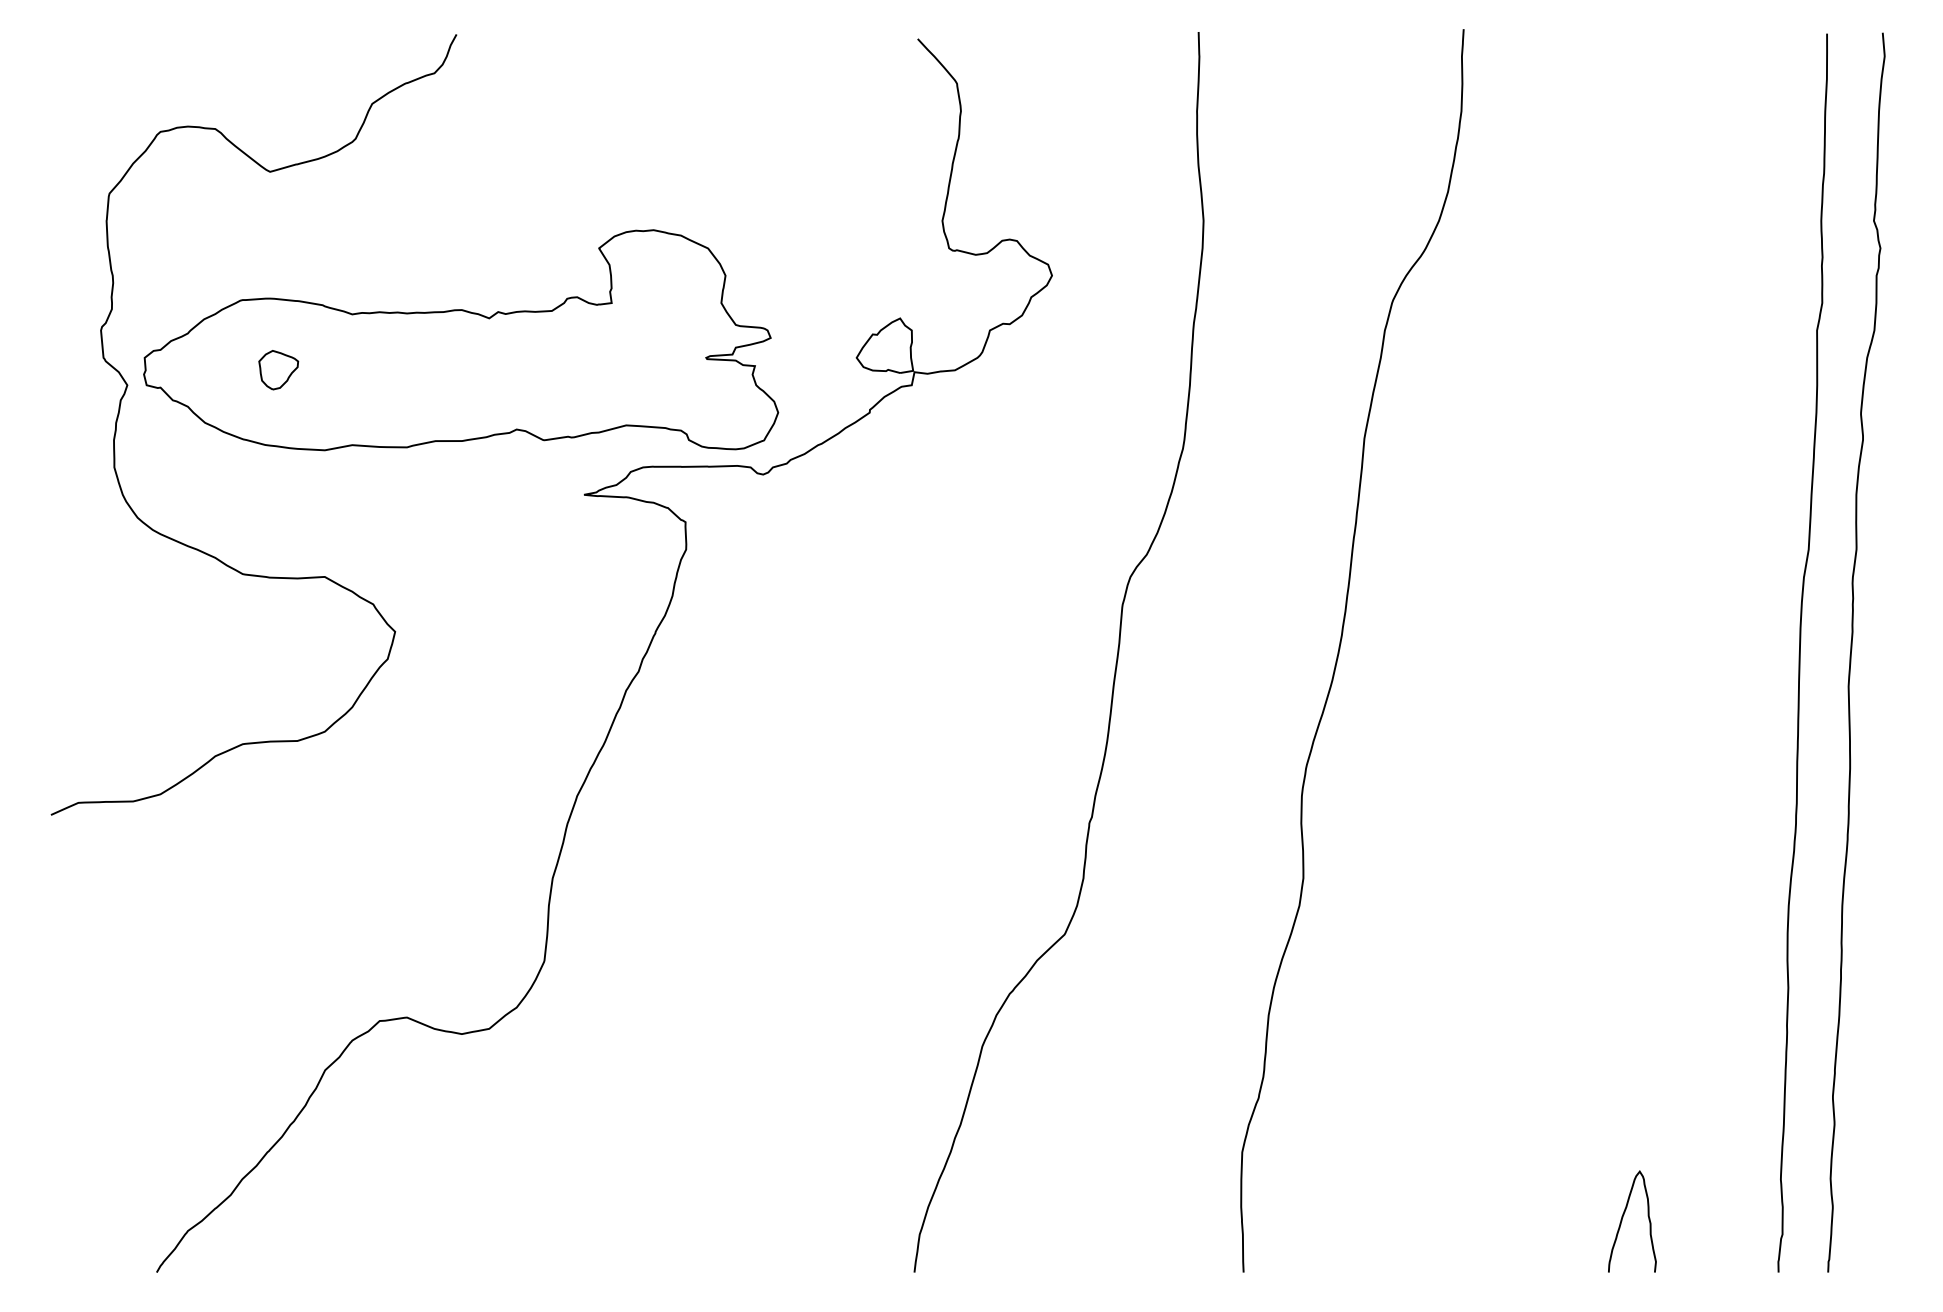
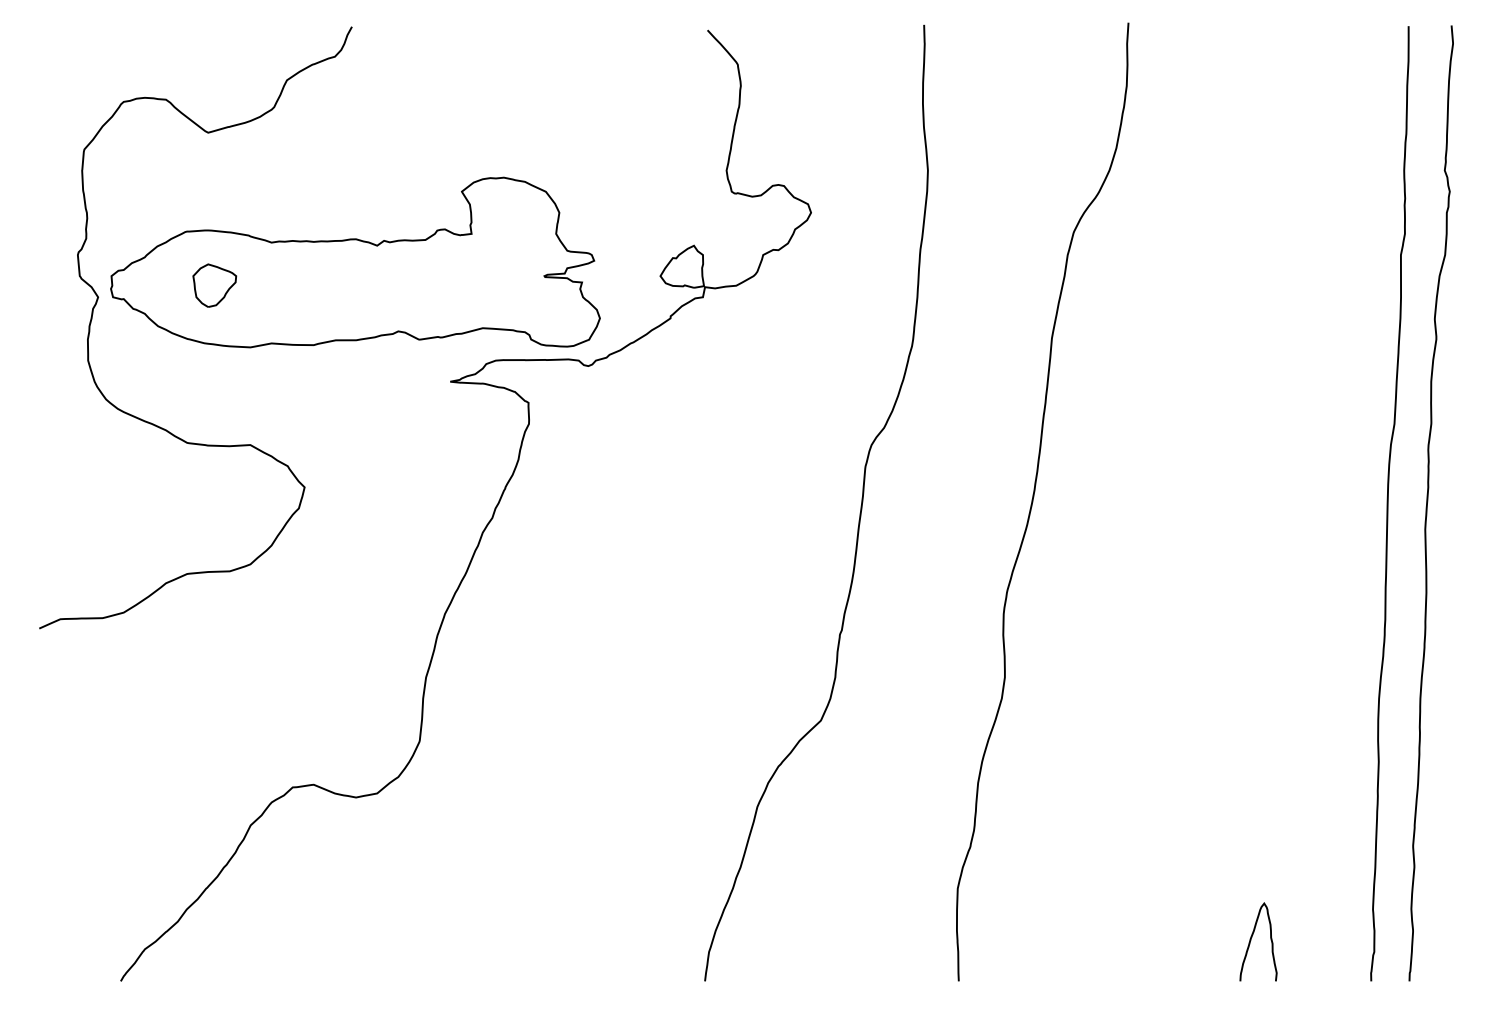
part: (278, 369) -> (214, 285), size x1.43

